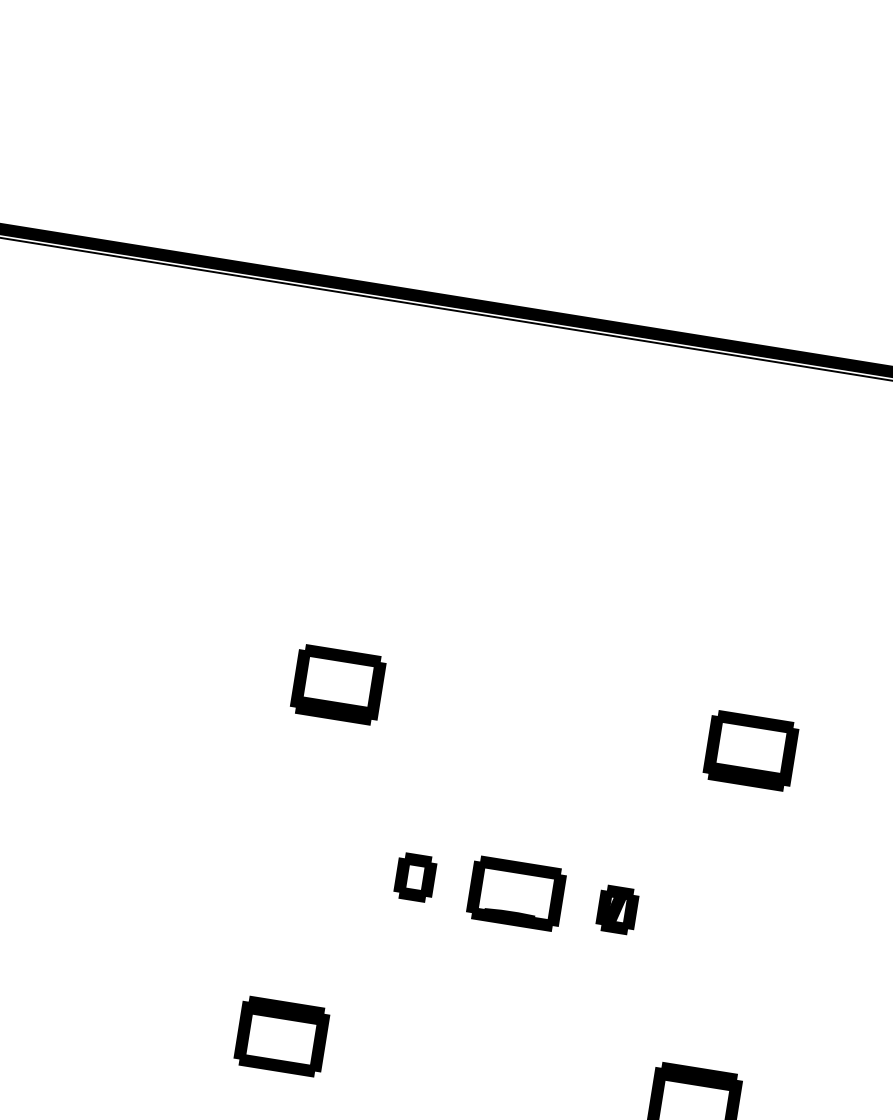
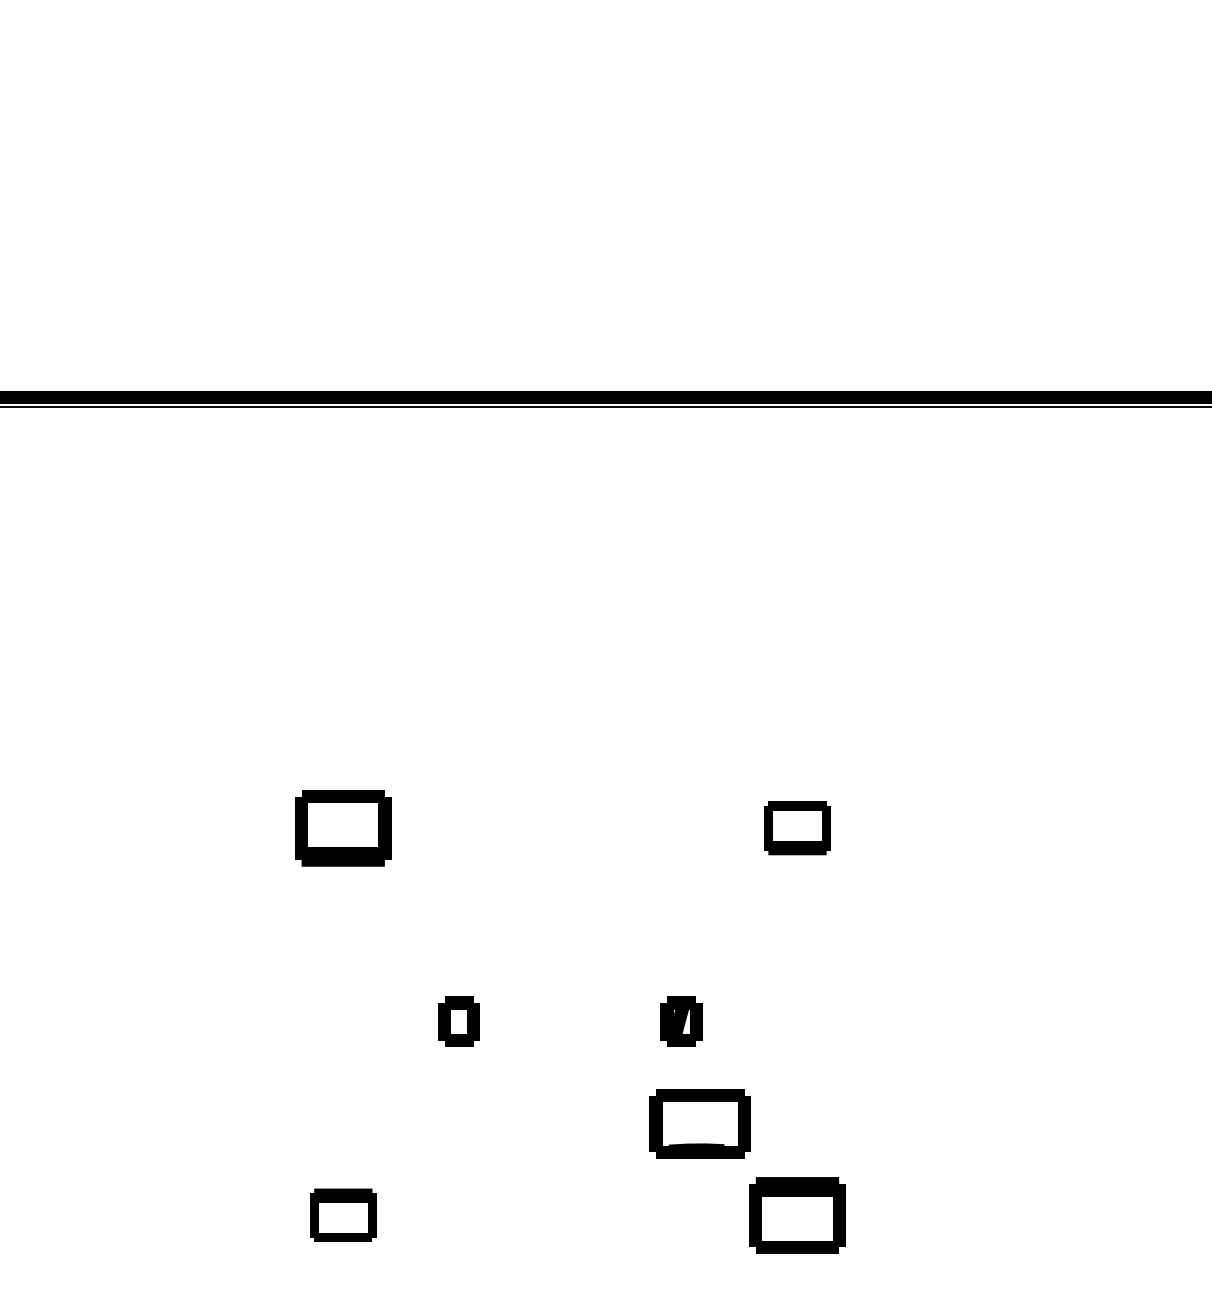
part: (750, 751) -> (797, 828), size x0.7
part: (515, 893) -> (699, 1123), moved
part: (282, 1036) -> (343, 1215), size x0.7

